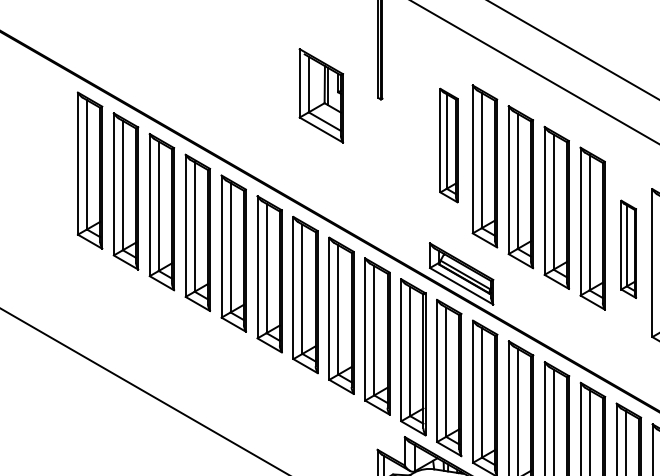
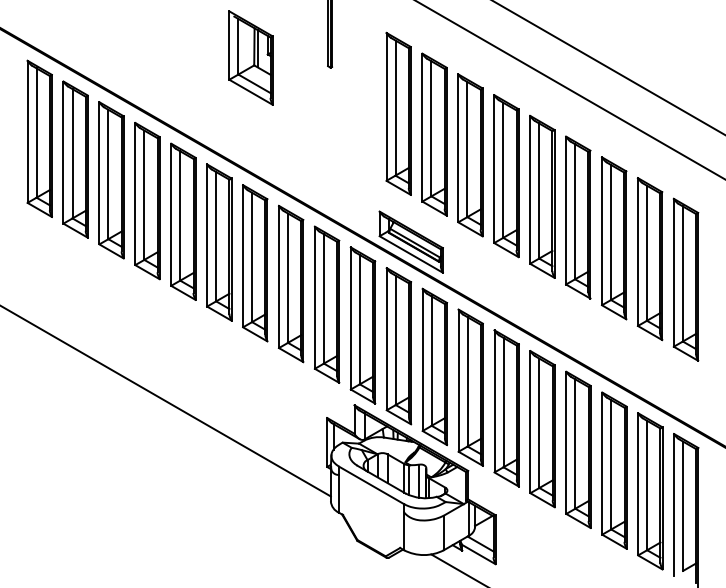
part: (320, 95) -> (250, 57), moved
part: (448, 145) -> (398, 113), size x1.43
part: (628, 249) -> (578, 217), size x1.67

